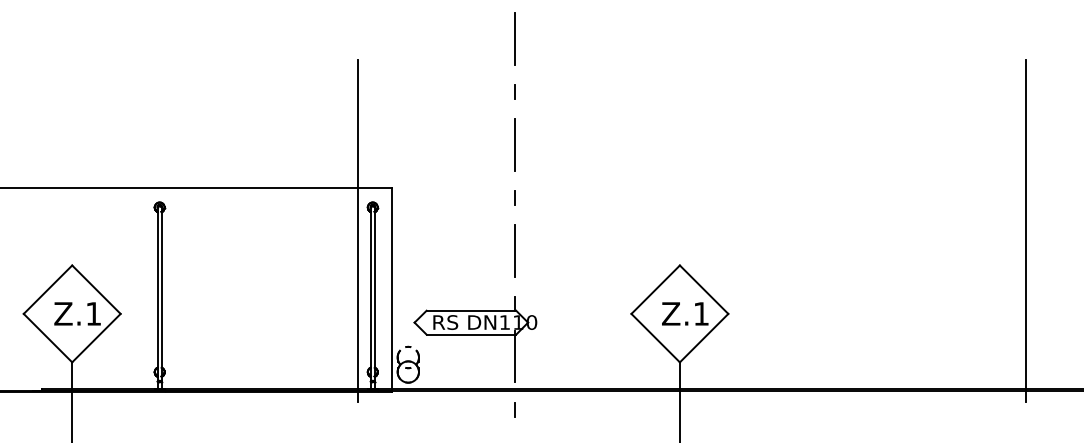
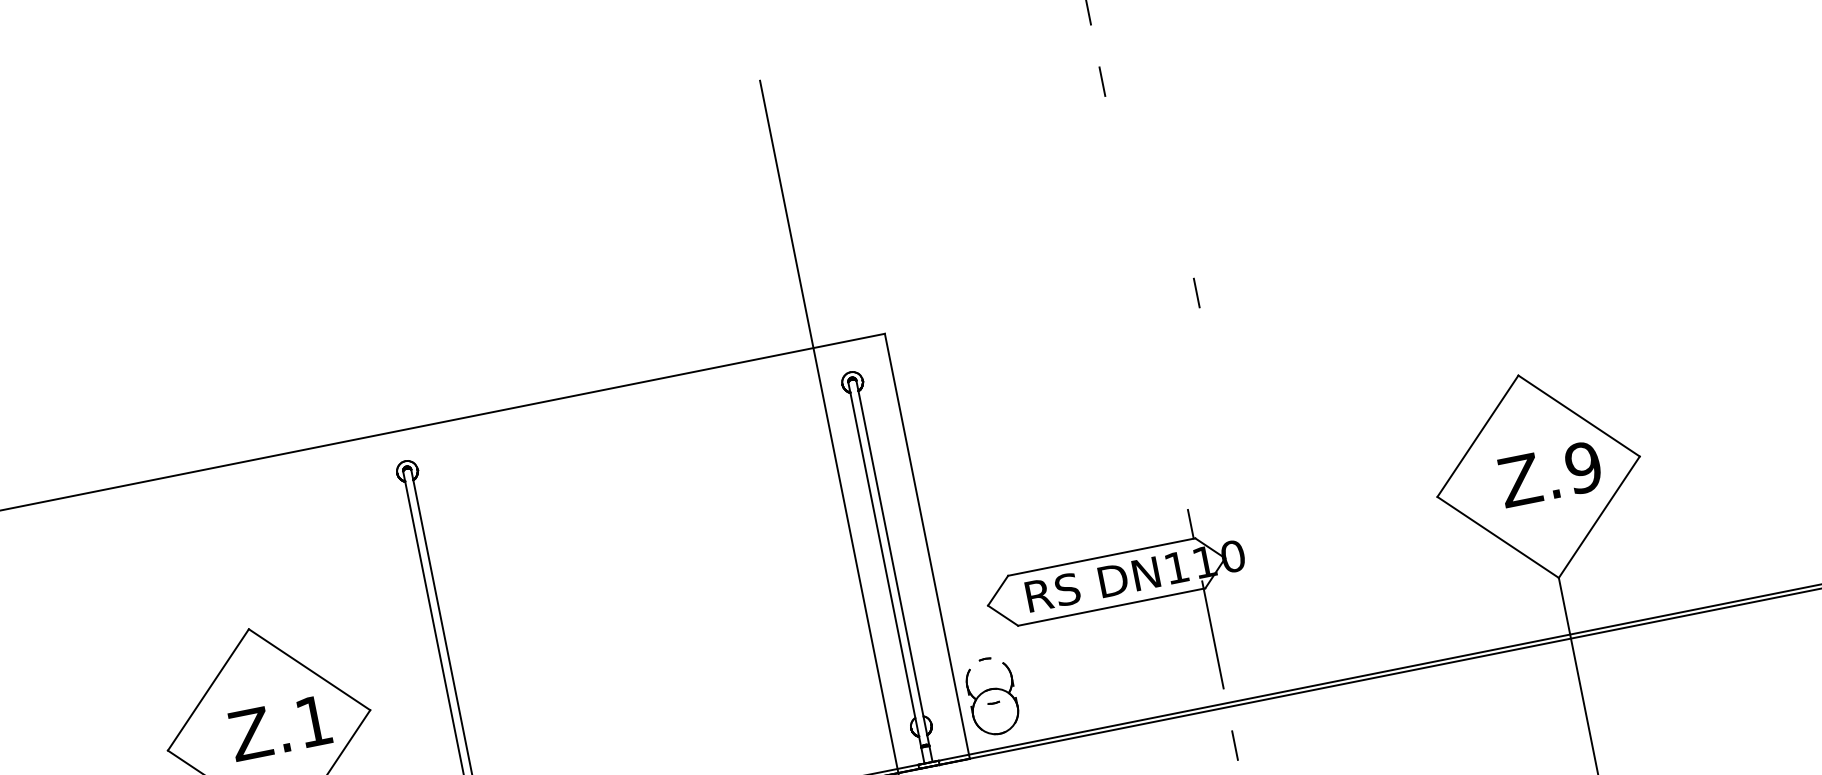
line: (514, 144) -> (1122, 191), removed
line: (514, 197) -> (1194, 292), moved
line: (515, 250) -> (1168, 412), removed
text: (701, 313) -> (1583, 466), Z.1 -> Z.9

